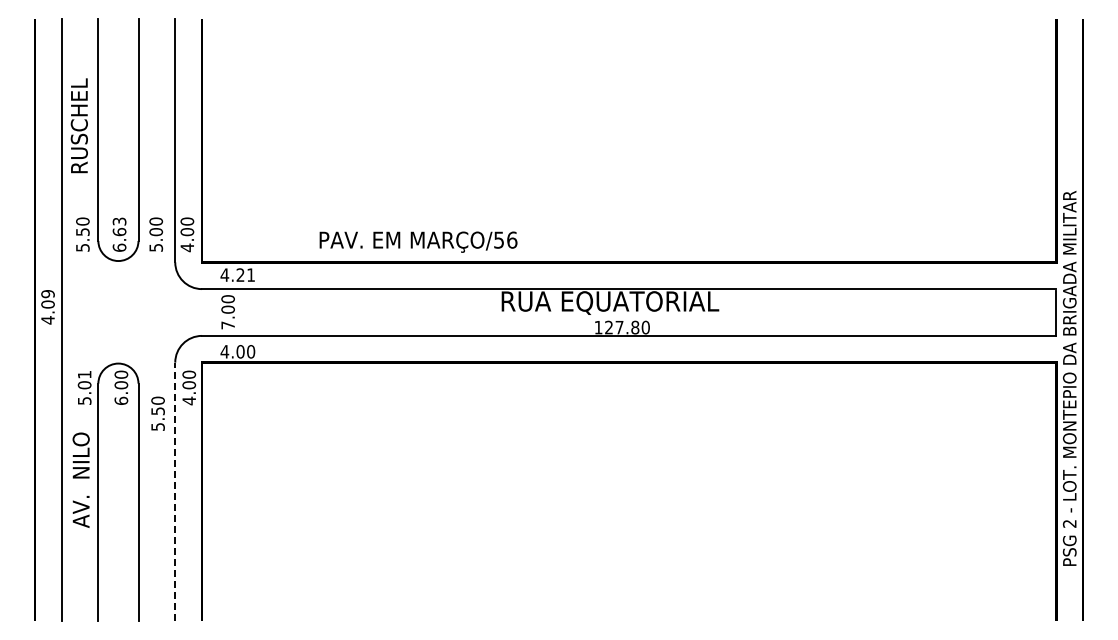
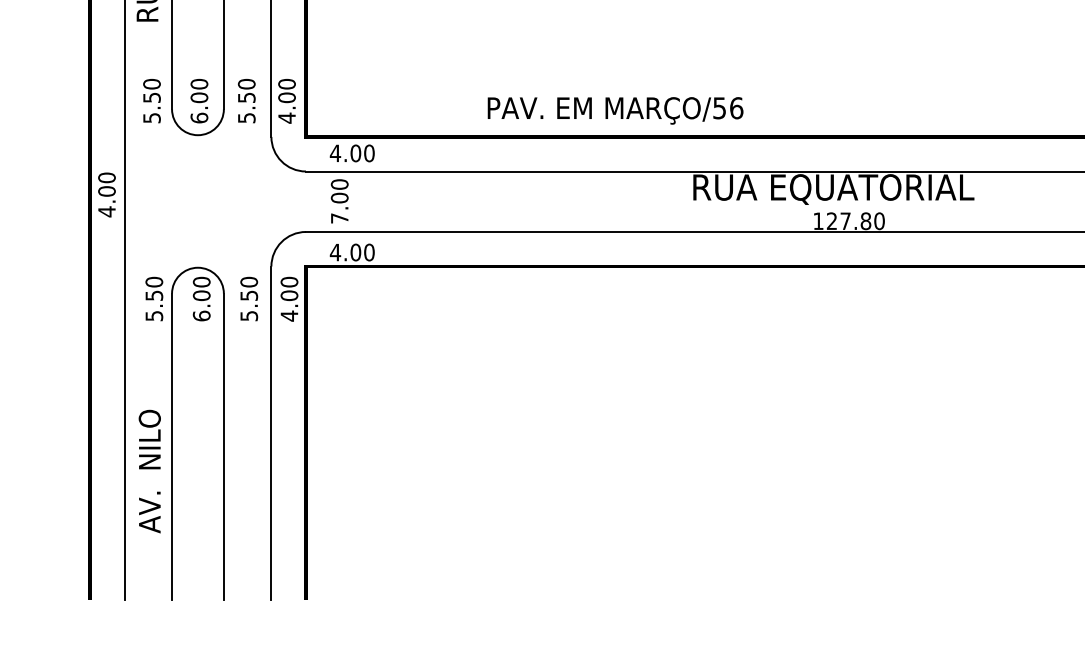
text: (119, 226) -> (199, 90), 6.63 -> 6.00
text: (156, 232) -> (247, 98), 5.00 -> 5.50
text: (418, 241) -> (615, 109), moved
text: (245, 274) -> (362, 152), 4.21 -> 4.00
text: (47, 294) -> (106, 178), 4.09 -> 4.00
text: (84, 379) -> (154, 288), 5.01 -> 5.50
text: (157, 413) -> (248, 298), moved
text: (80, 479) -> (148, 470), moved
line: (175, 491) -> (271, 433), dashed -> solid

